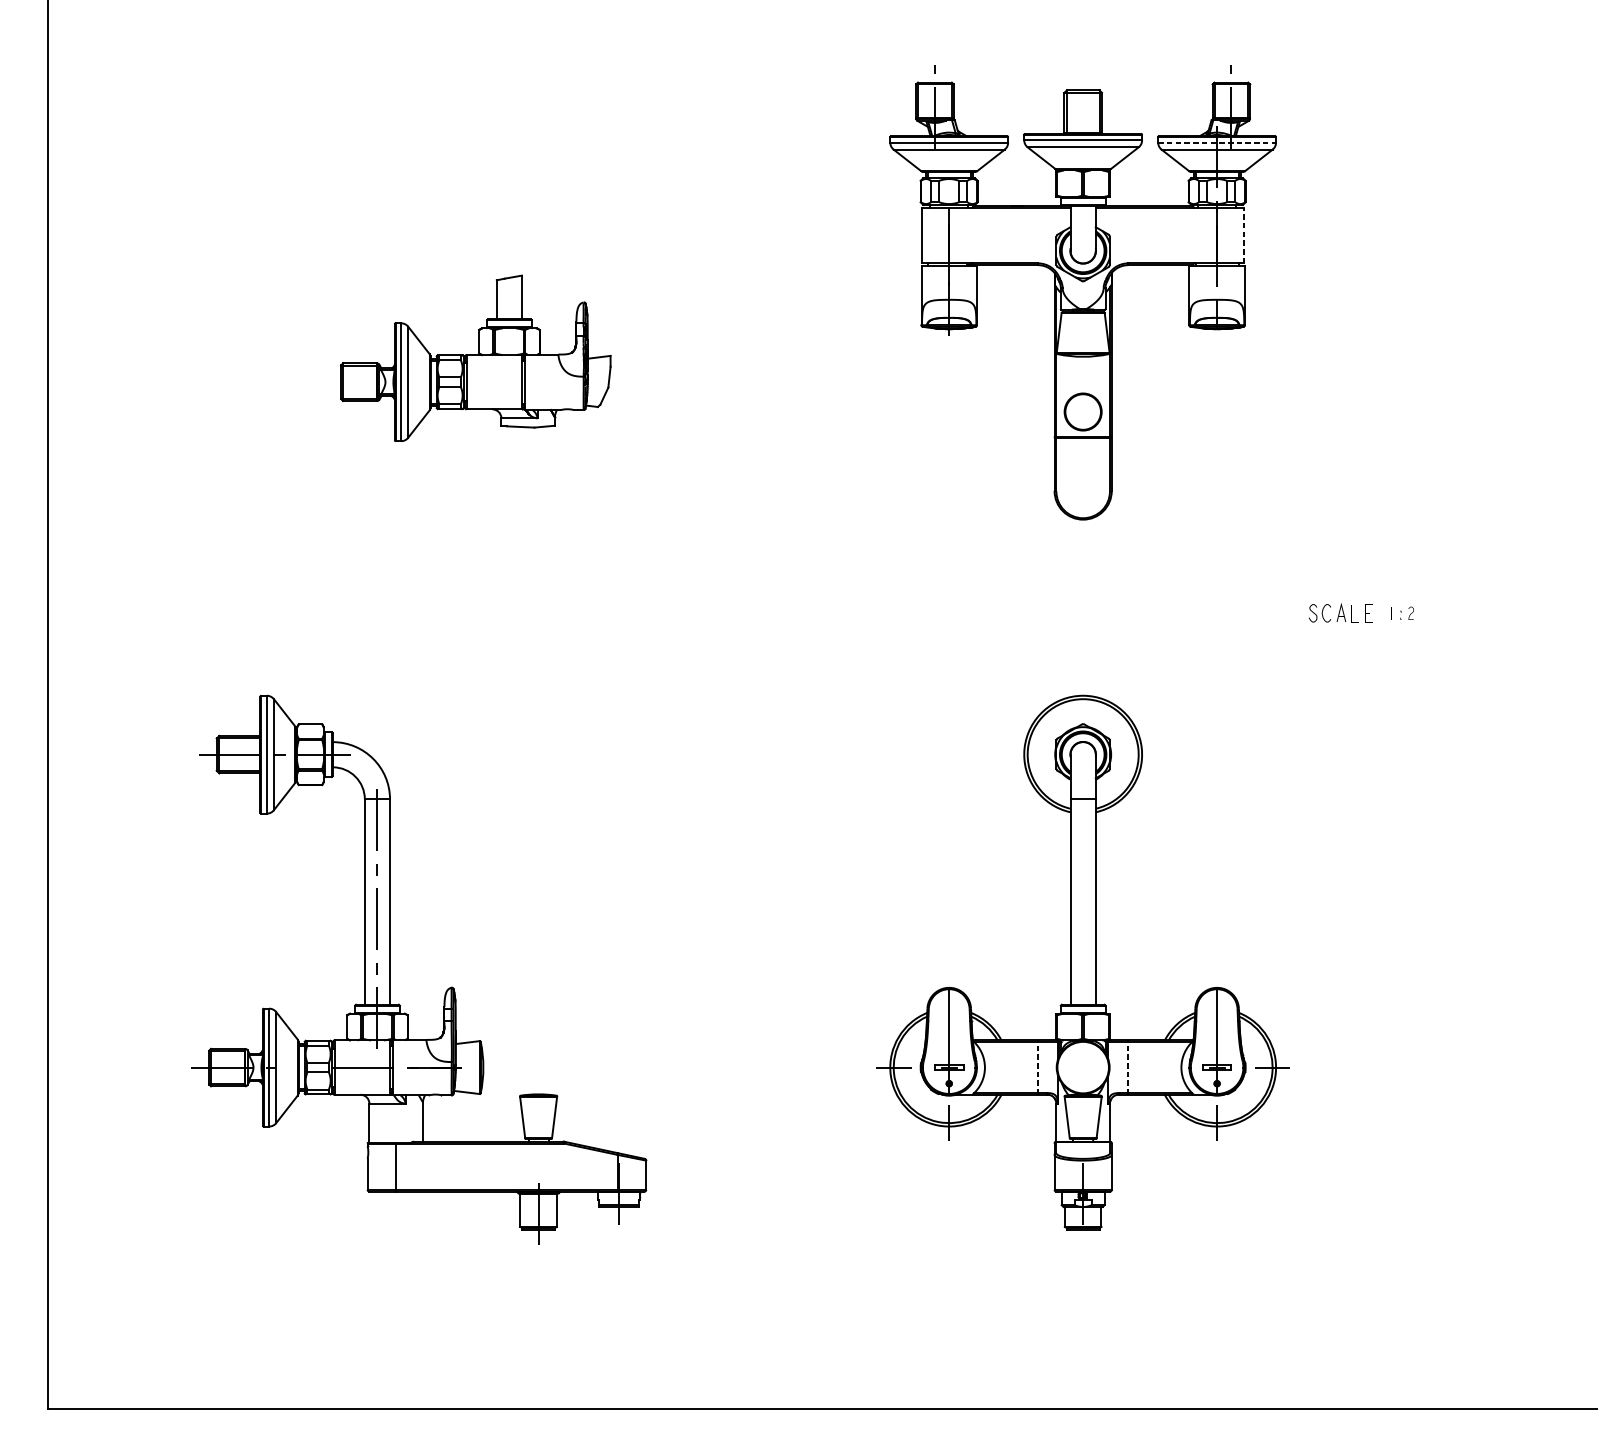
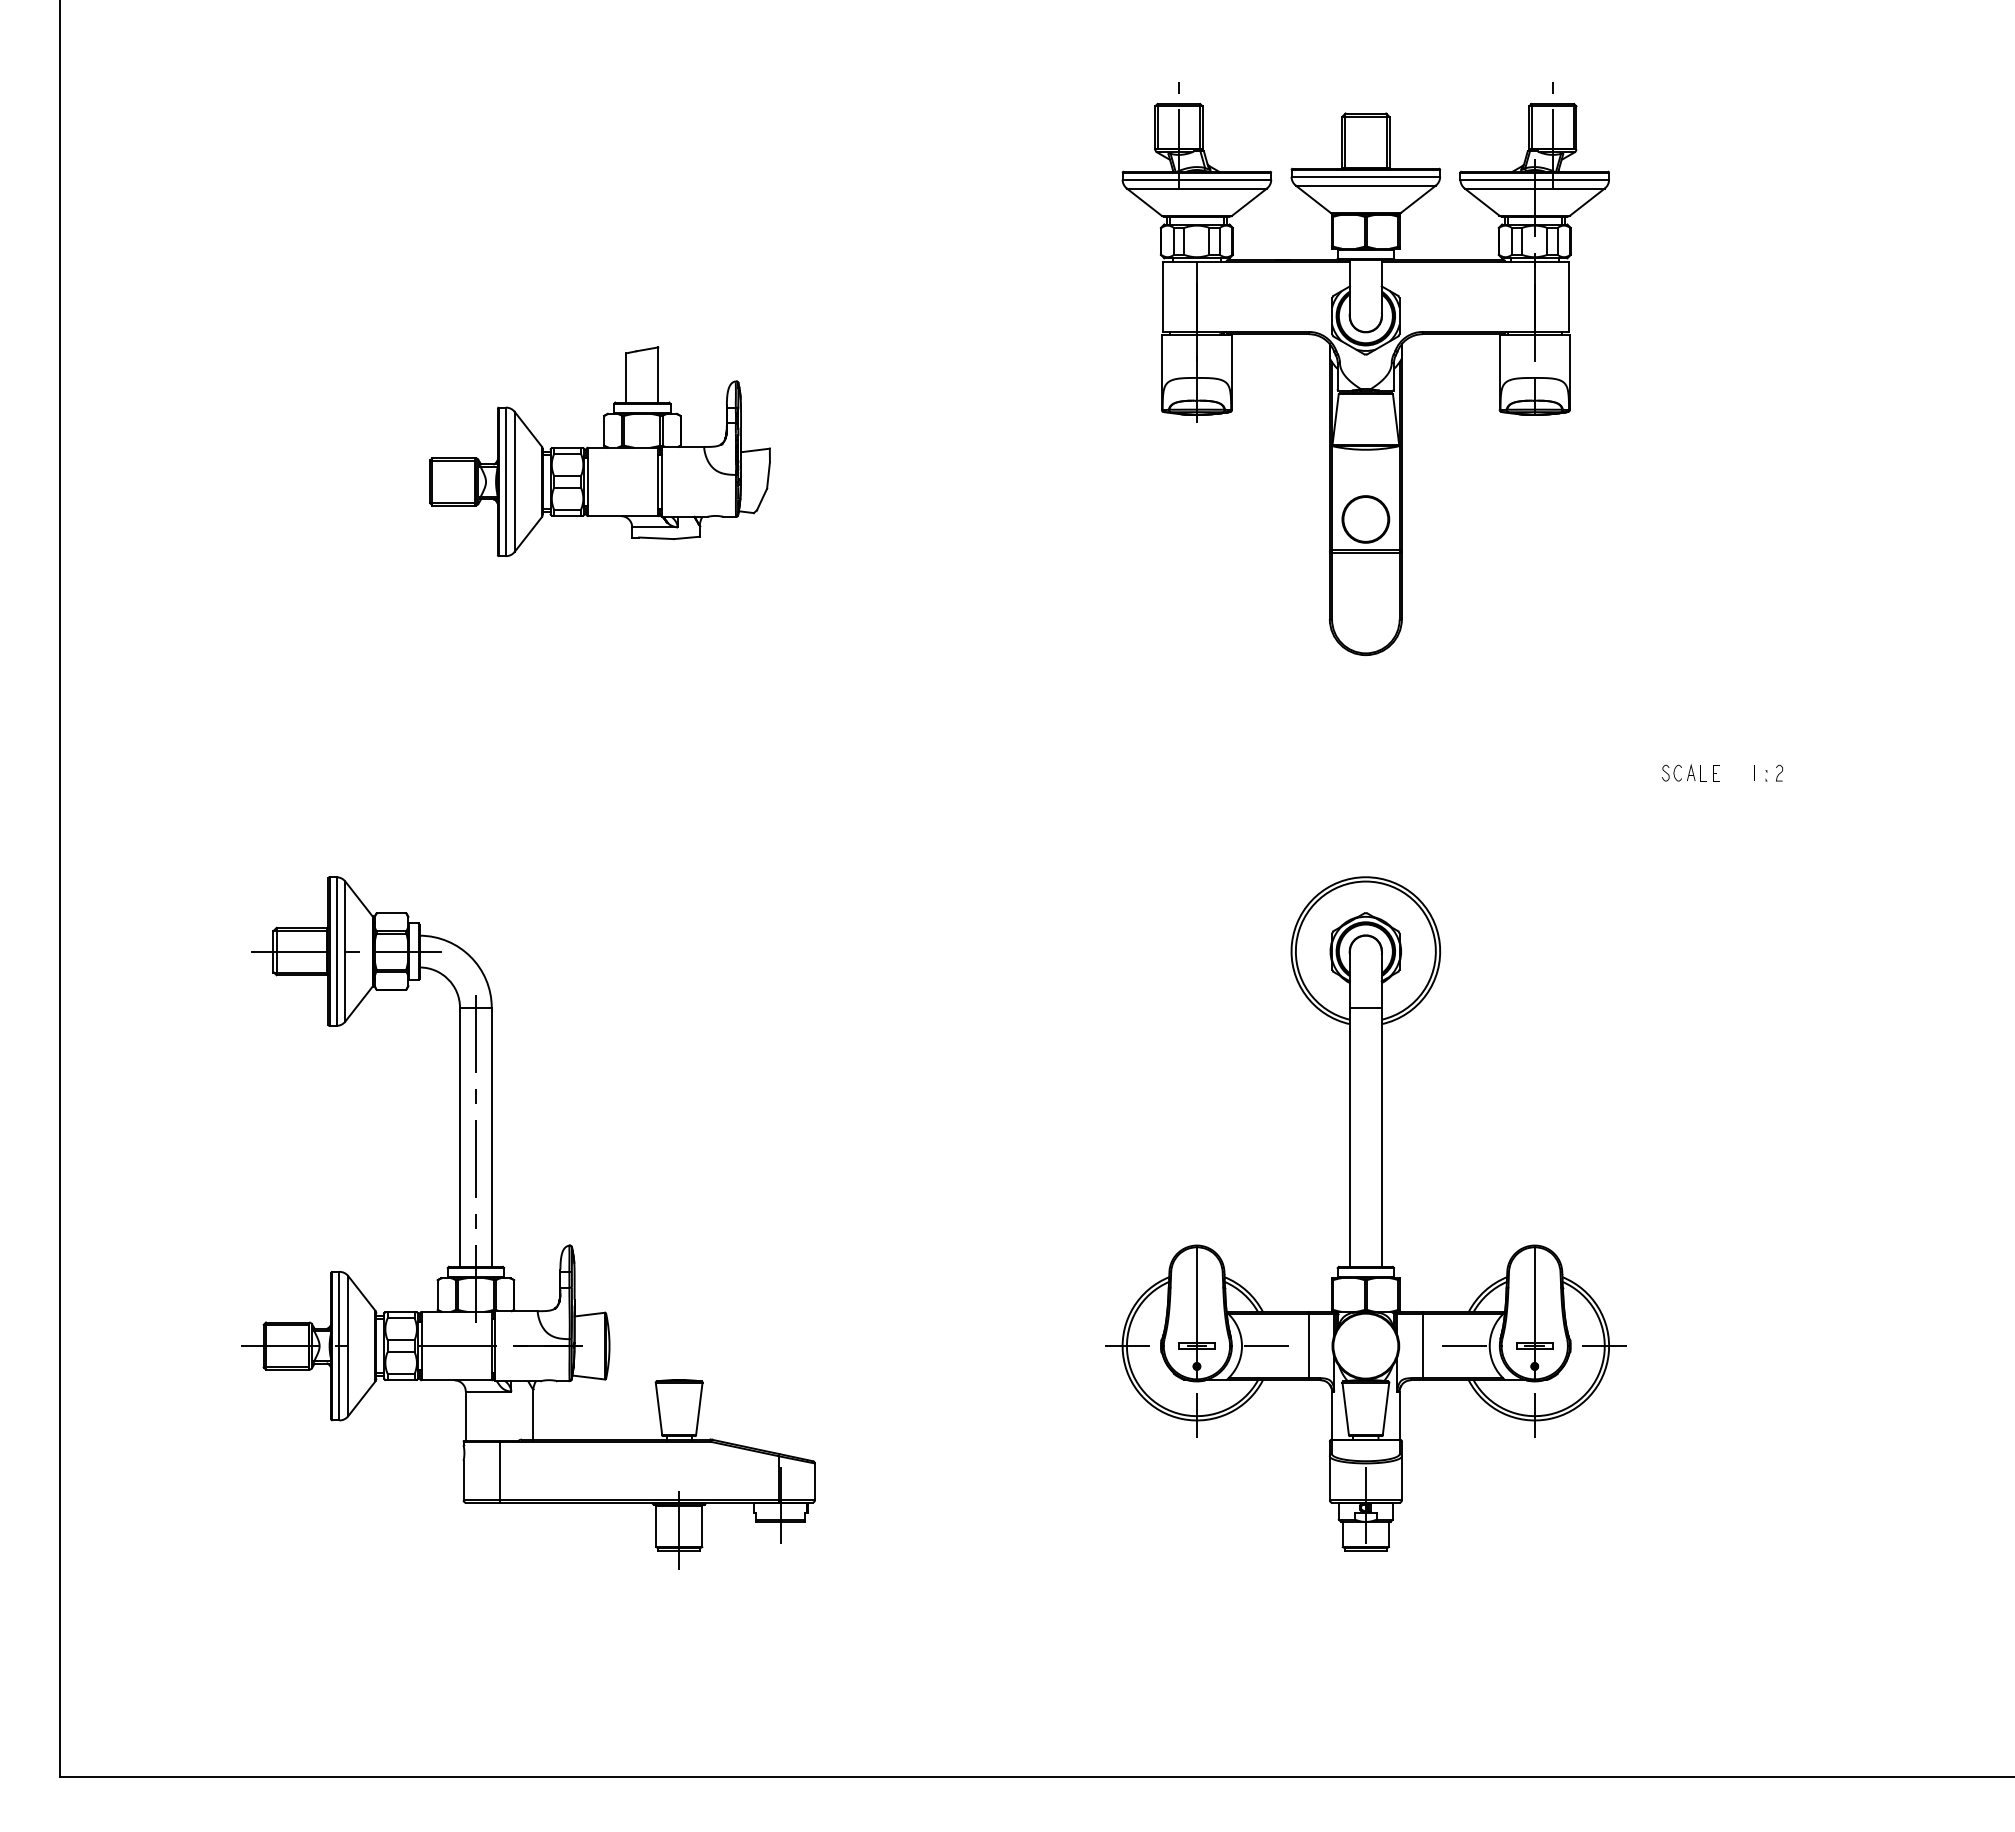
line: (1217, 142) -> (1535, 179), dashed -> solid
line: (1244, 236) -> (1569, 297), dashed -> solid
part: (1340, 612) -> (1690, 772), size x0.71
line: (1004, 1067) -> (1266, 1346), added
line: (1037, 1067) -> (1308, 1345), dashed -> solid
line: (1128, 1067) -> (1422, 1345), dashed -> solid
line: (1161, 1067) -> (1464, 1346), added

